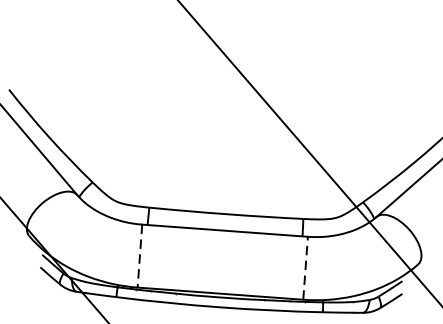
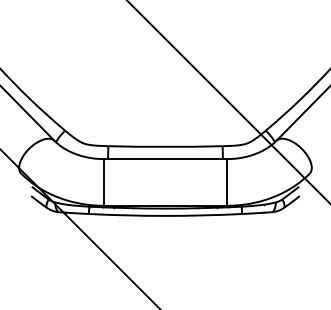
line: (140, 256) -> (104, 182), dashed -> solid
line: (305, 266) -> (226, 181), dashed -> solid

